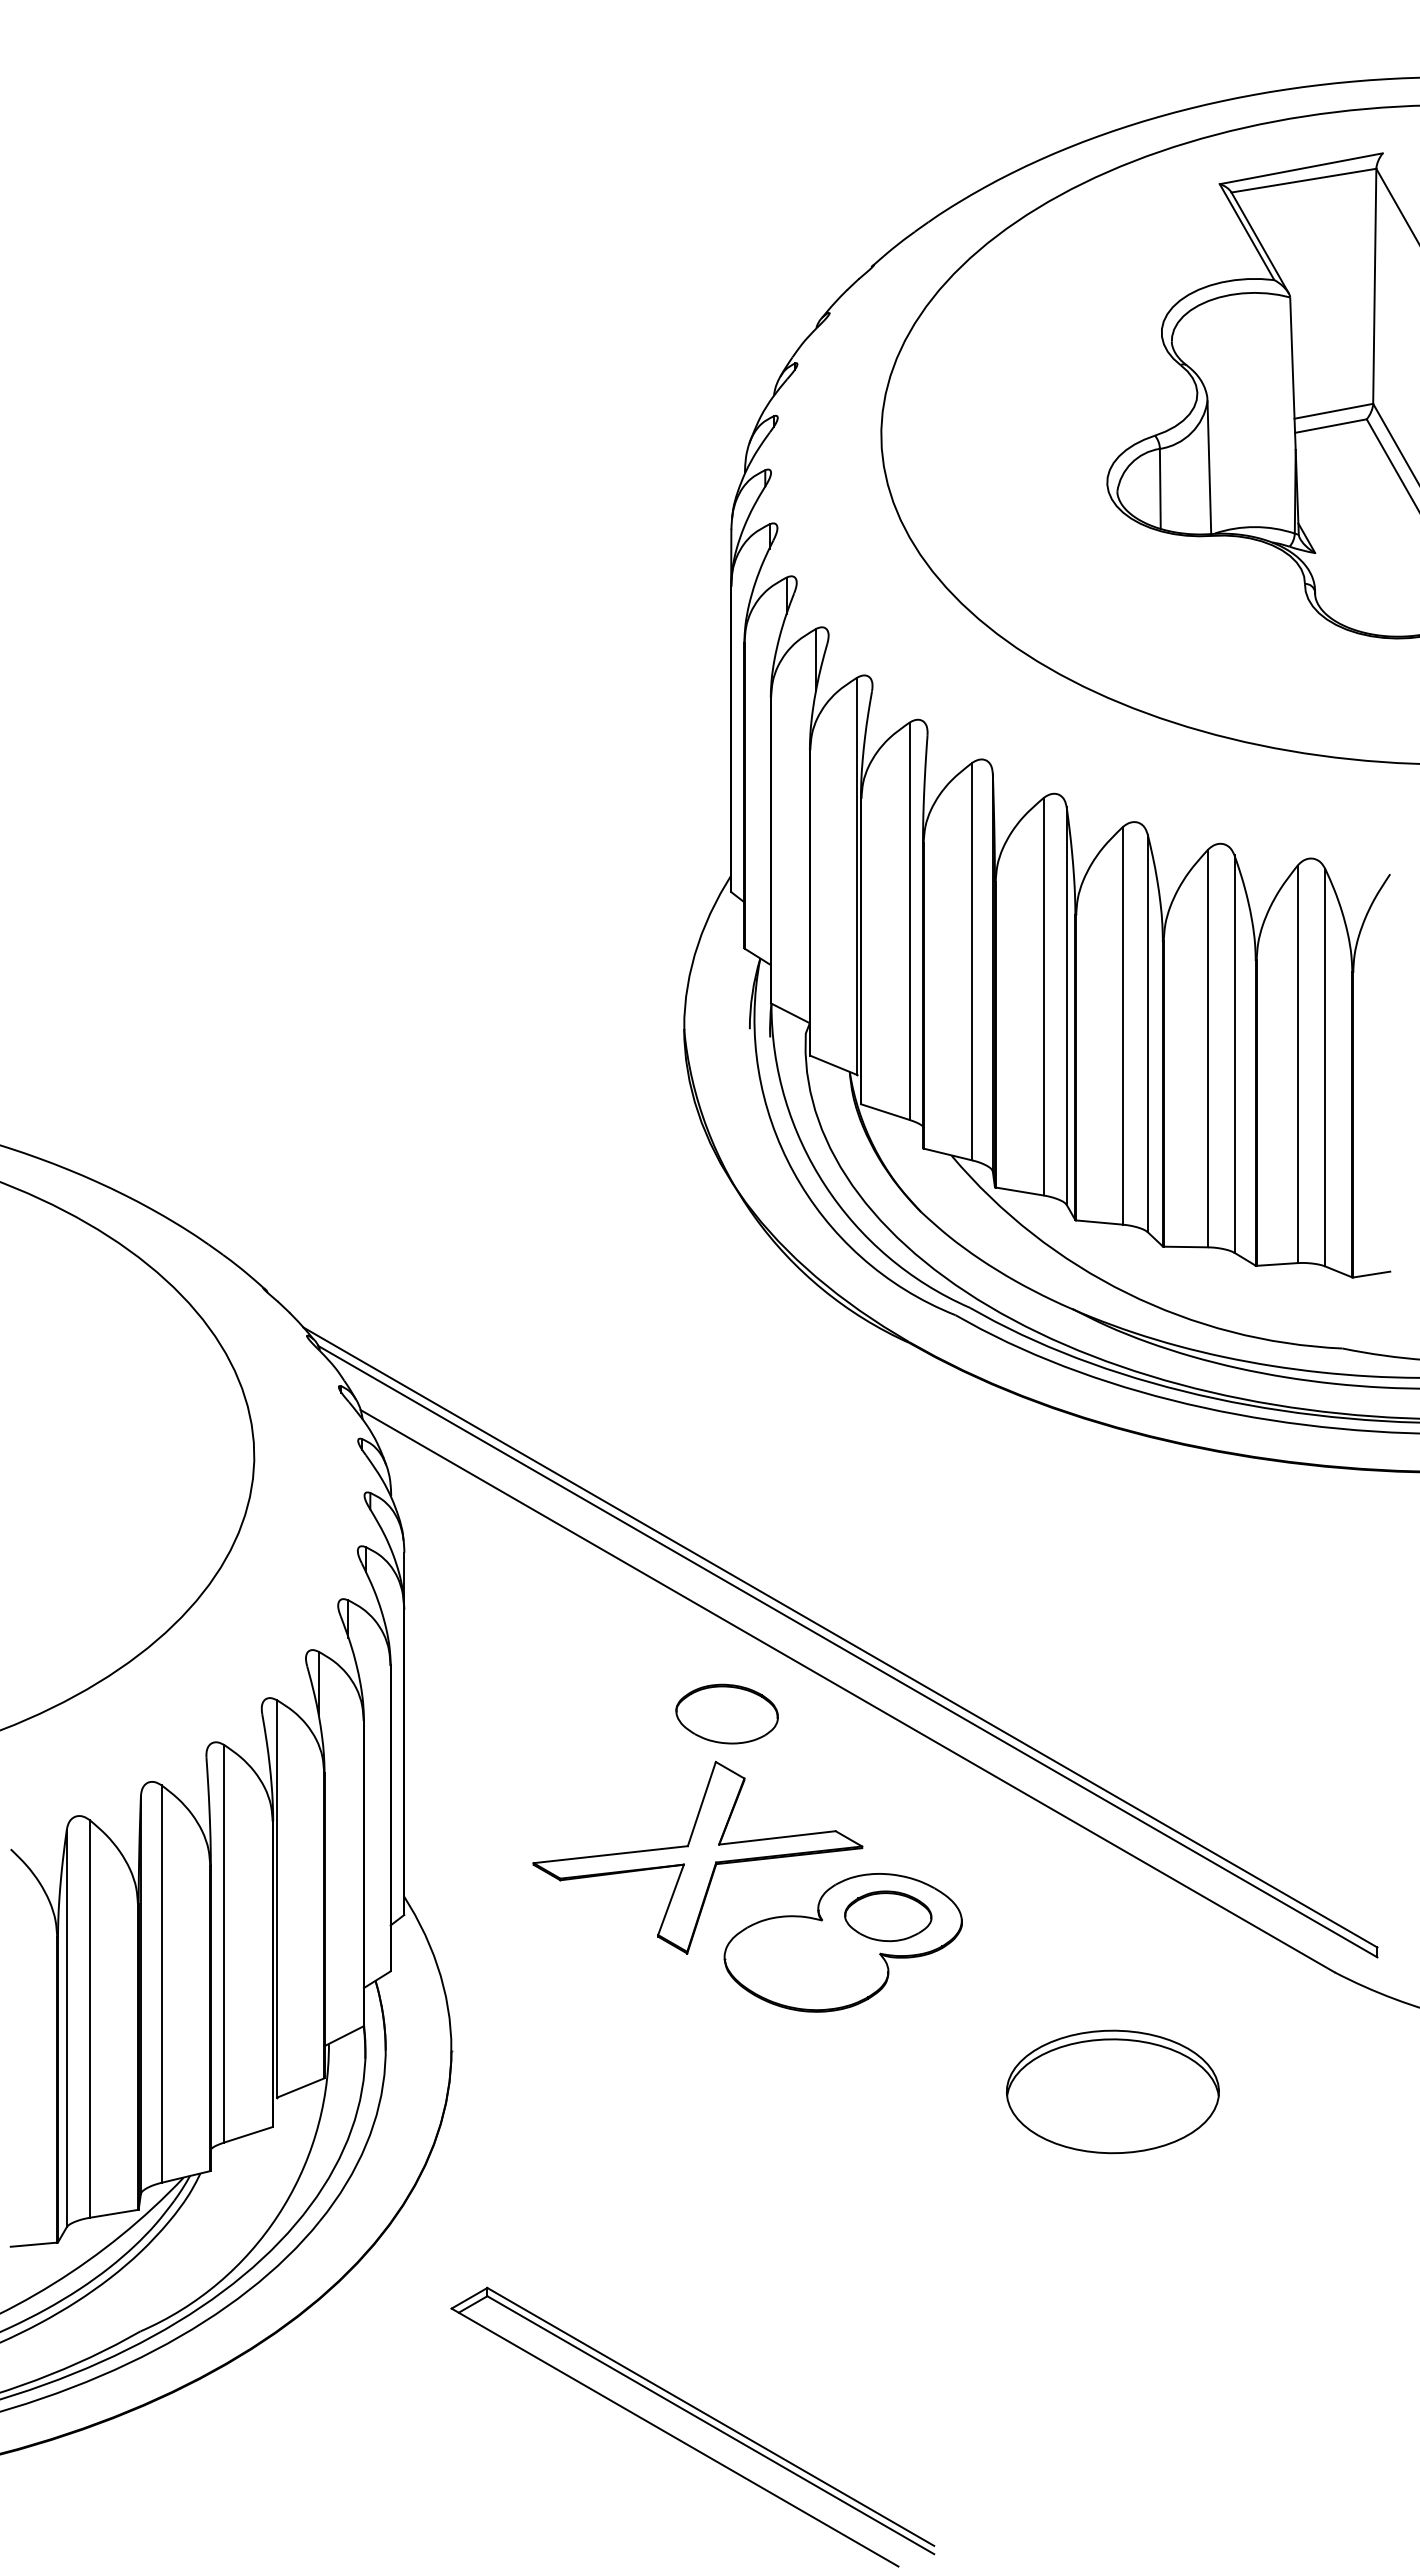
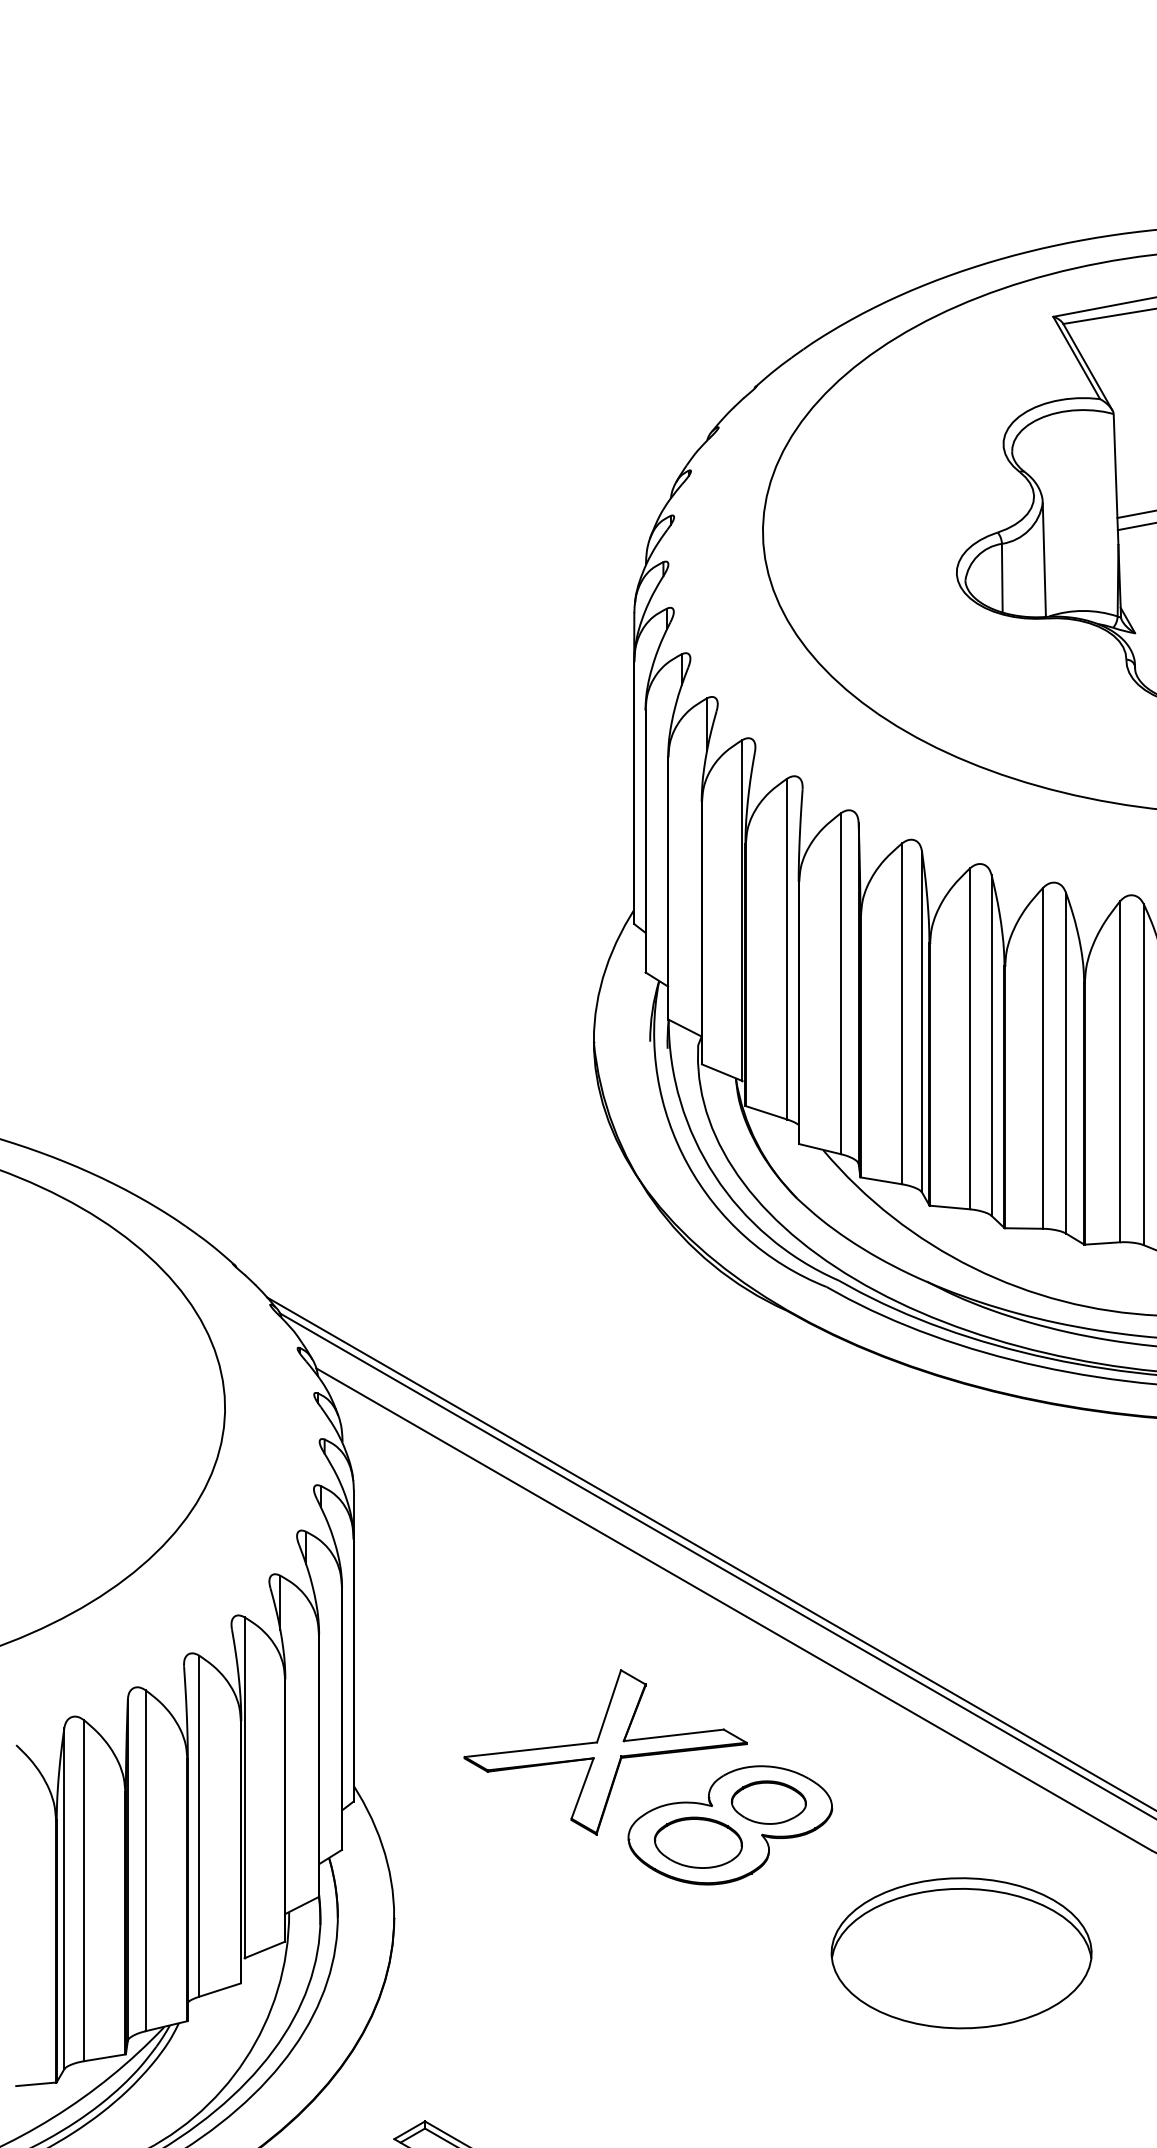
part: (726, 1713) -> (697, 1842), moved
part: (1112, 2091) -> (961, 1952), size x1.43

